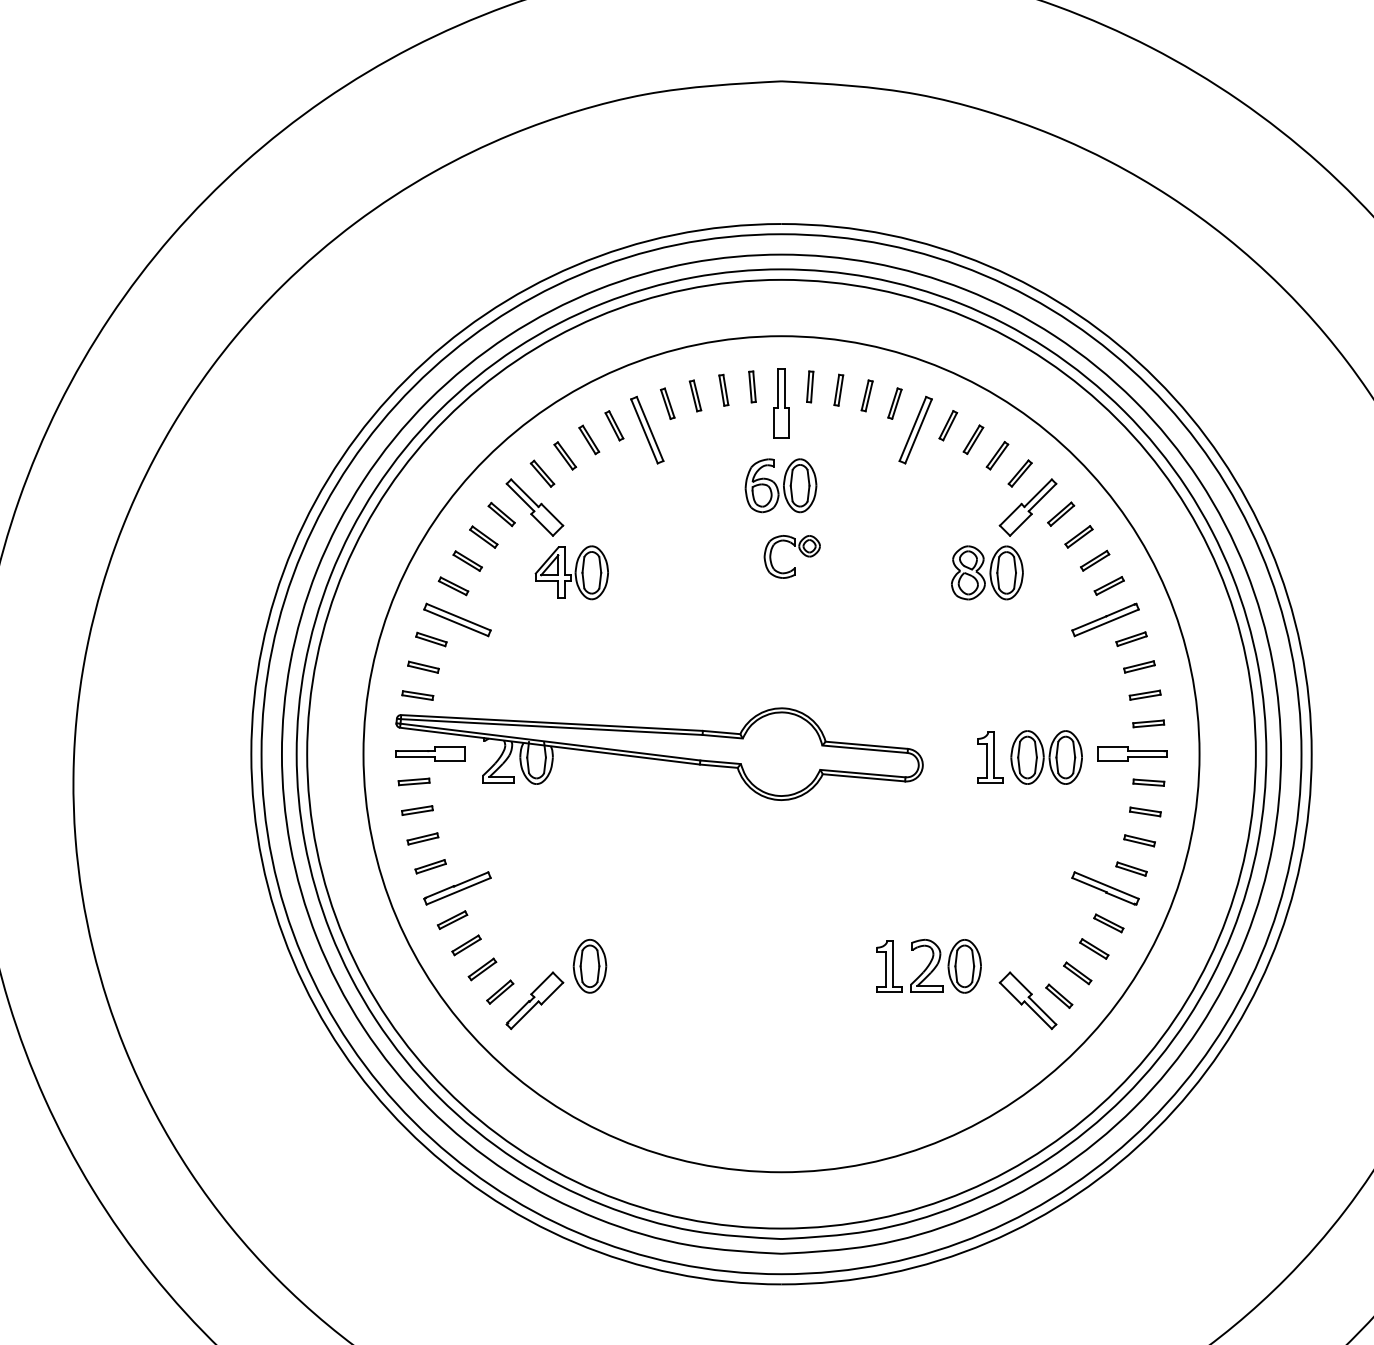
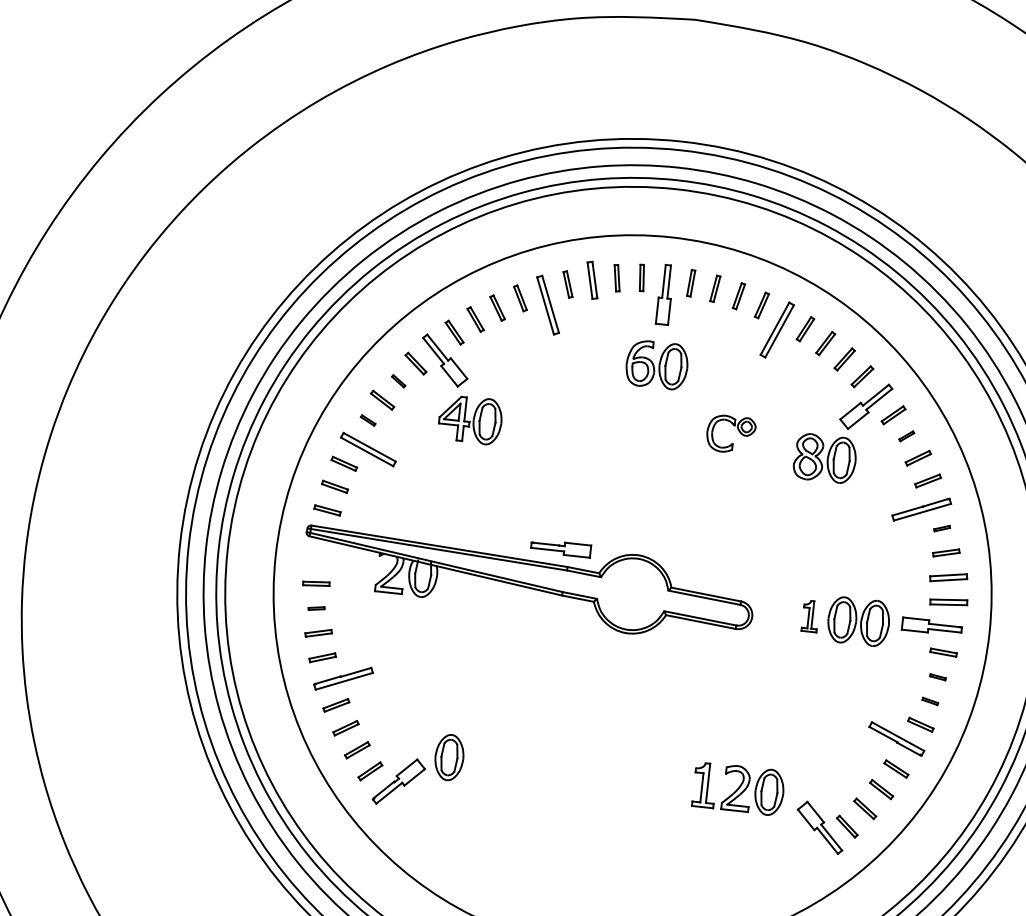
part: (695, 395) -> (592, 280), size x1.4
part: (483, 536) -> (398, 380), size x0.6
part: (1078, 536) -> (906, 435), size x0.6
part: (800, 552) -> (738, 431), moved
part: (453, 586) -> (368, 420), size x0.6
part: (1131, 639) -> (942, 528), size x0.6
part: (1144, 694) -> (948, 576), size x1.4
part: (1148, 723) -> (948, 602), size x1.4
part: (430, 753) -> (560, 547), moved
part: (990, 757) -> (810, 616), size x0.7
part: (417, 810) -> (316, 608), size x0.6
part: (1145, 811) -> (938, 676), size x0.6
part: (1139, 840) -> (930, 701), size x0.6

